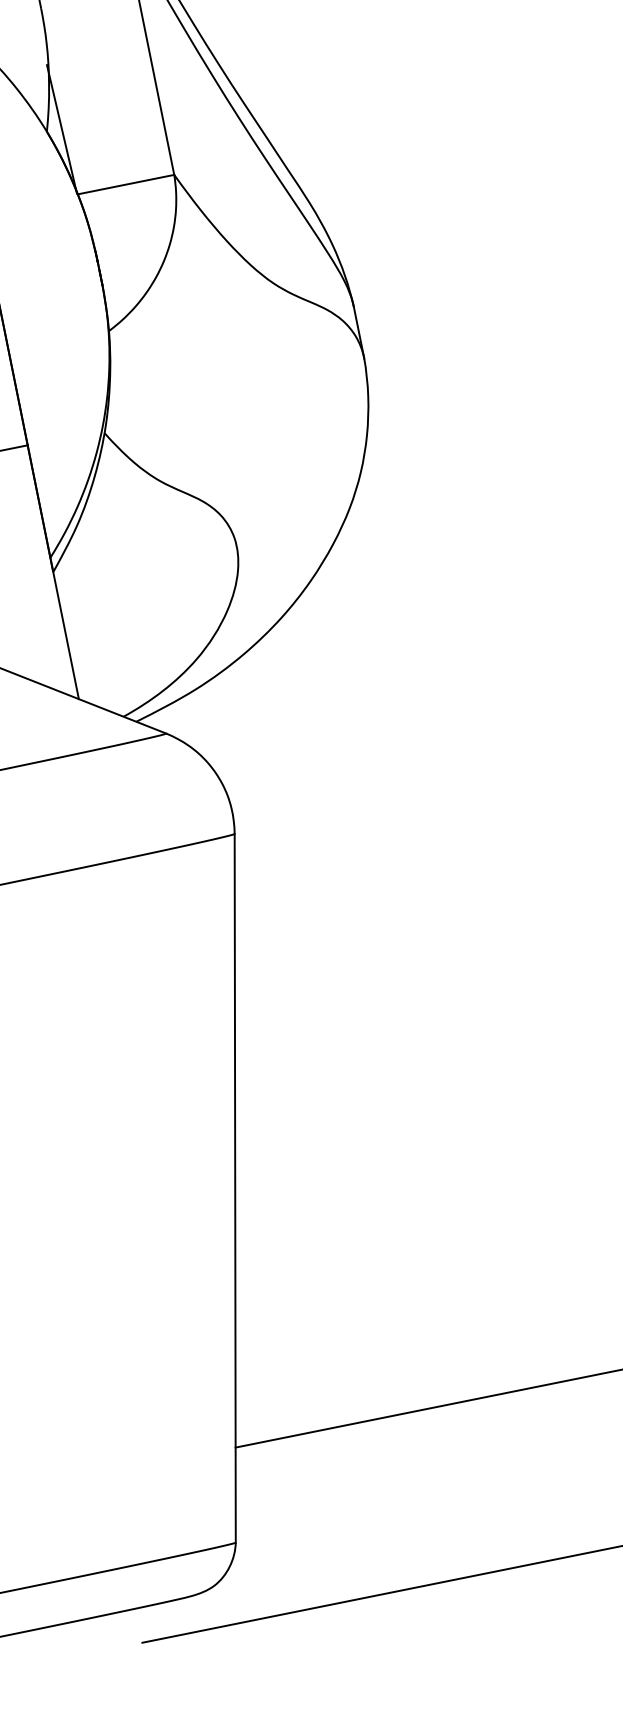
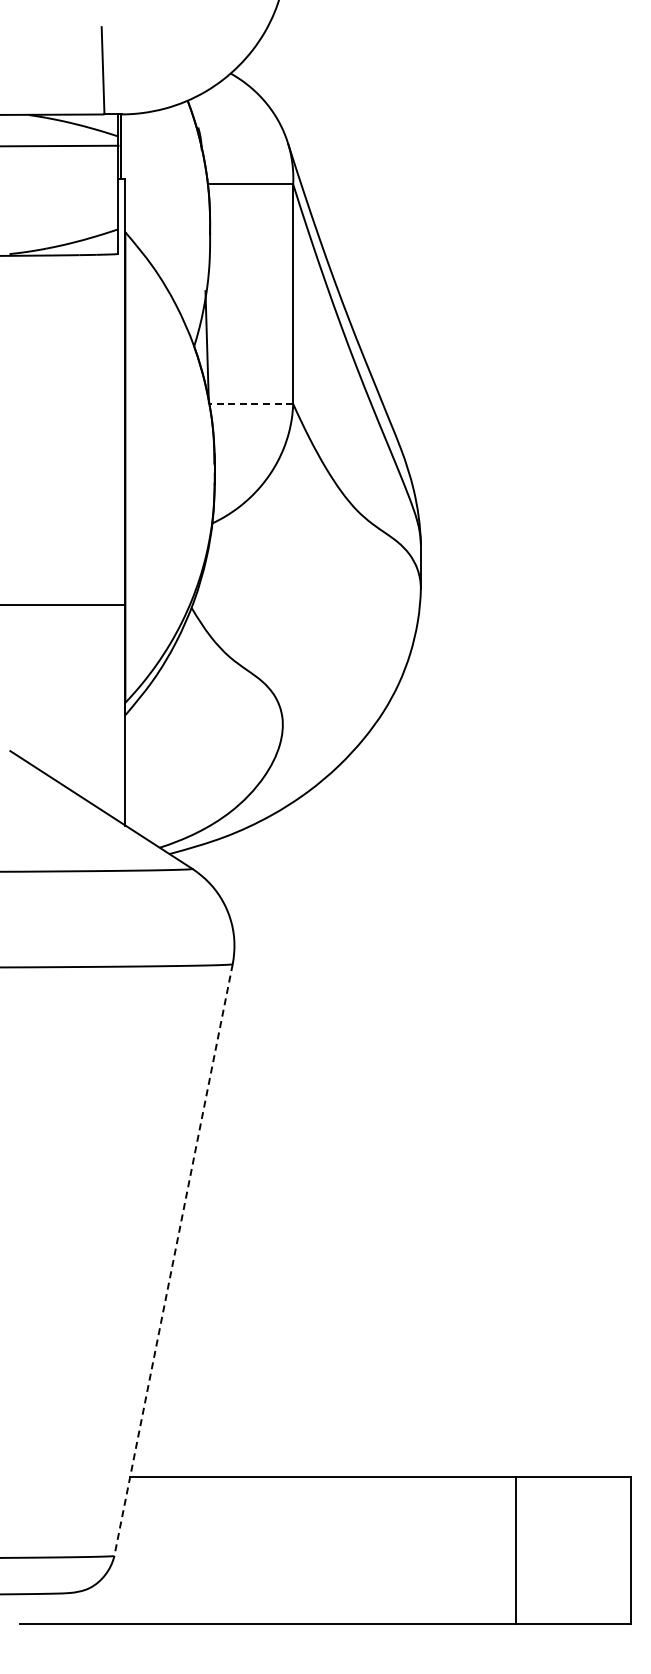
line: (126, 185) -> (251, 404), solid -> dashed
line: (235, 1188) -> (173, 1260), solid -> dashed

